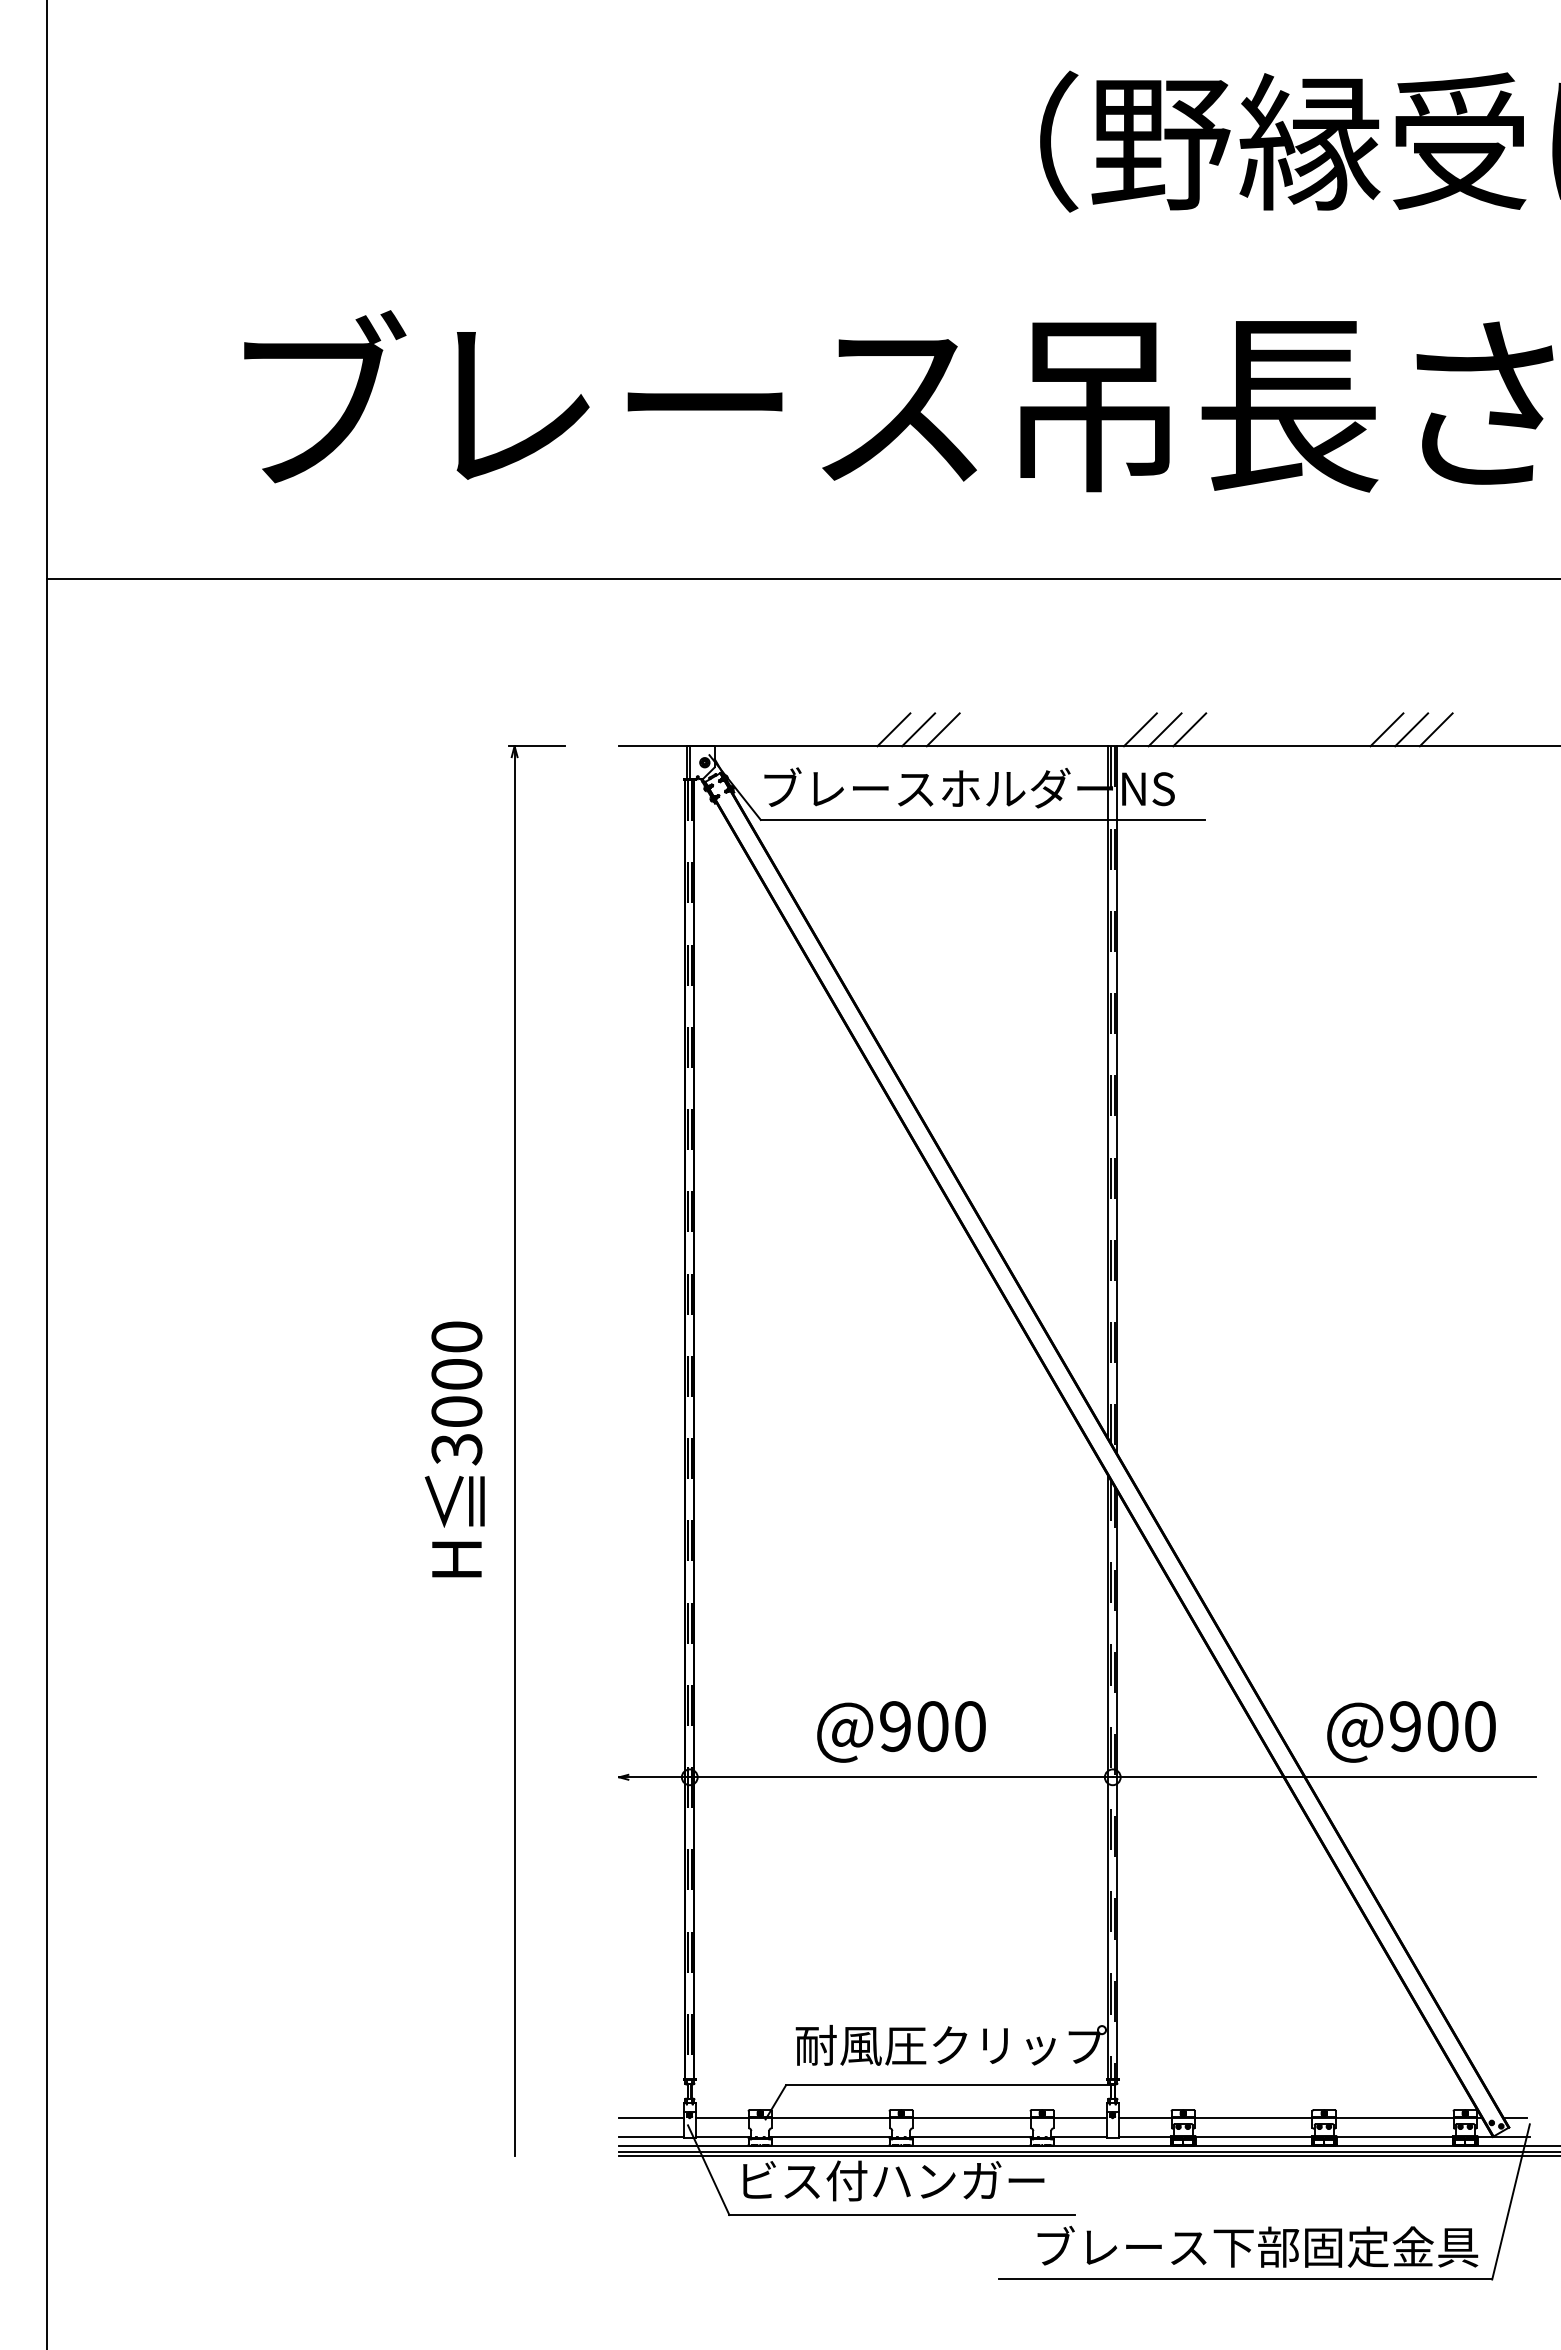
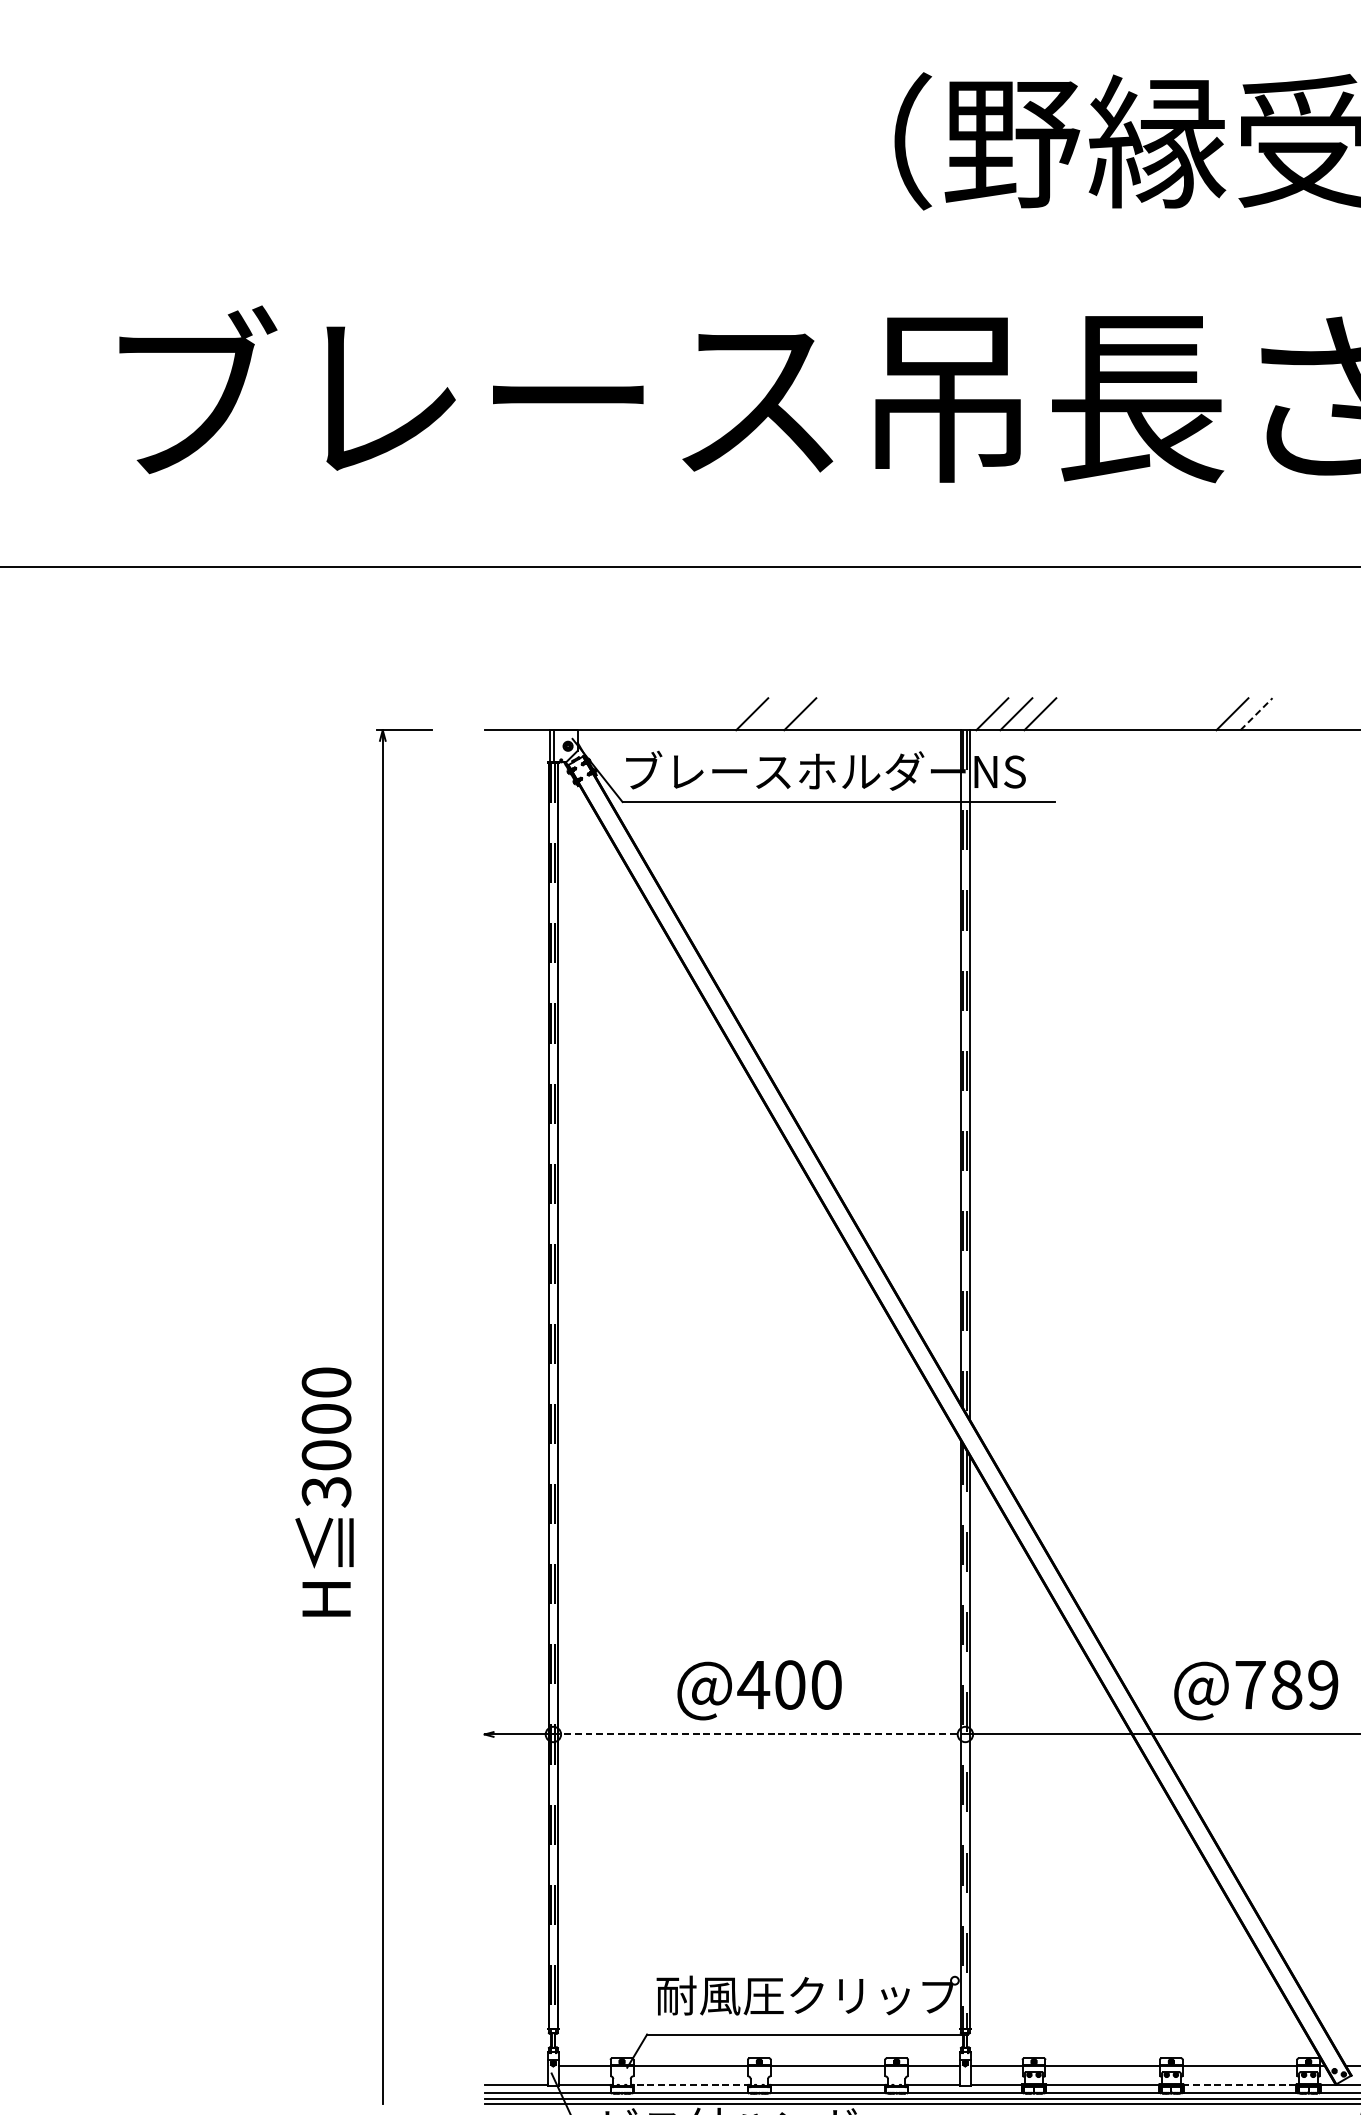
line: (918, 729) -> (776, 713), removed
line: (1411, 729) -> (1256, 713), solid -> dashed
line: (1435, 729) -> (1279, 713), removed
text: (454, 1449) -> (324, 1492), moved
text: (895, 1726) -> (753, 1684), @900 -> @400
text: (1442, 1726) -> (1286, 1684), @900 -> @789
line: (901, 1777) -> (759, 1734), solid -> dashed
line: (651, 2118) -> (516, 2066), removed
line: (830, 2136) -> (690, 2084), solid -> dashed
line: (1394, 2136) -> (1239, 2084), solid -> dashed

